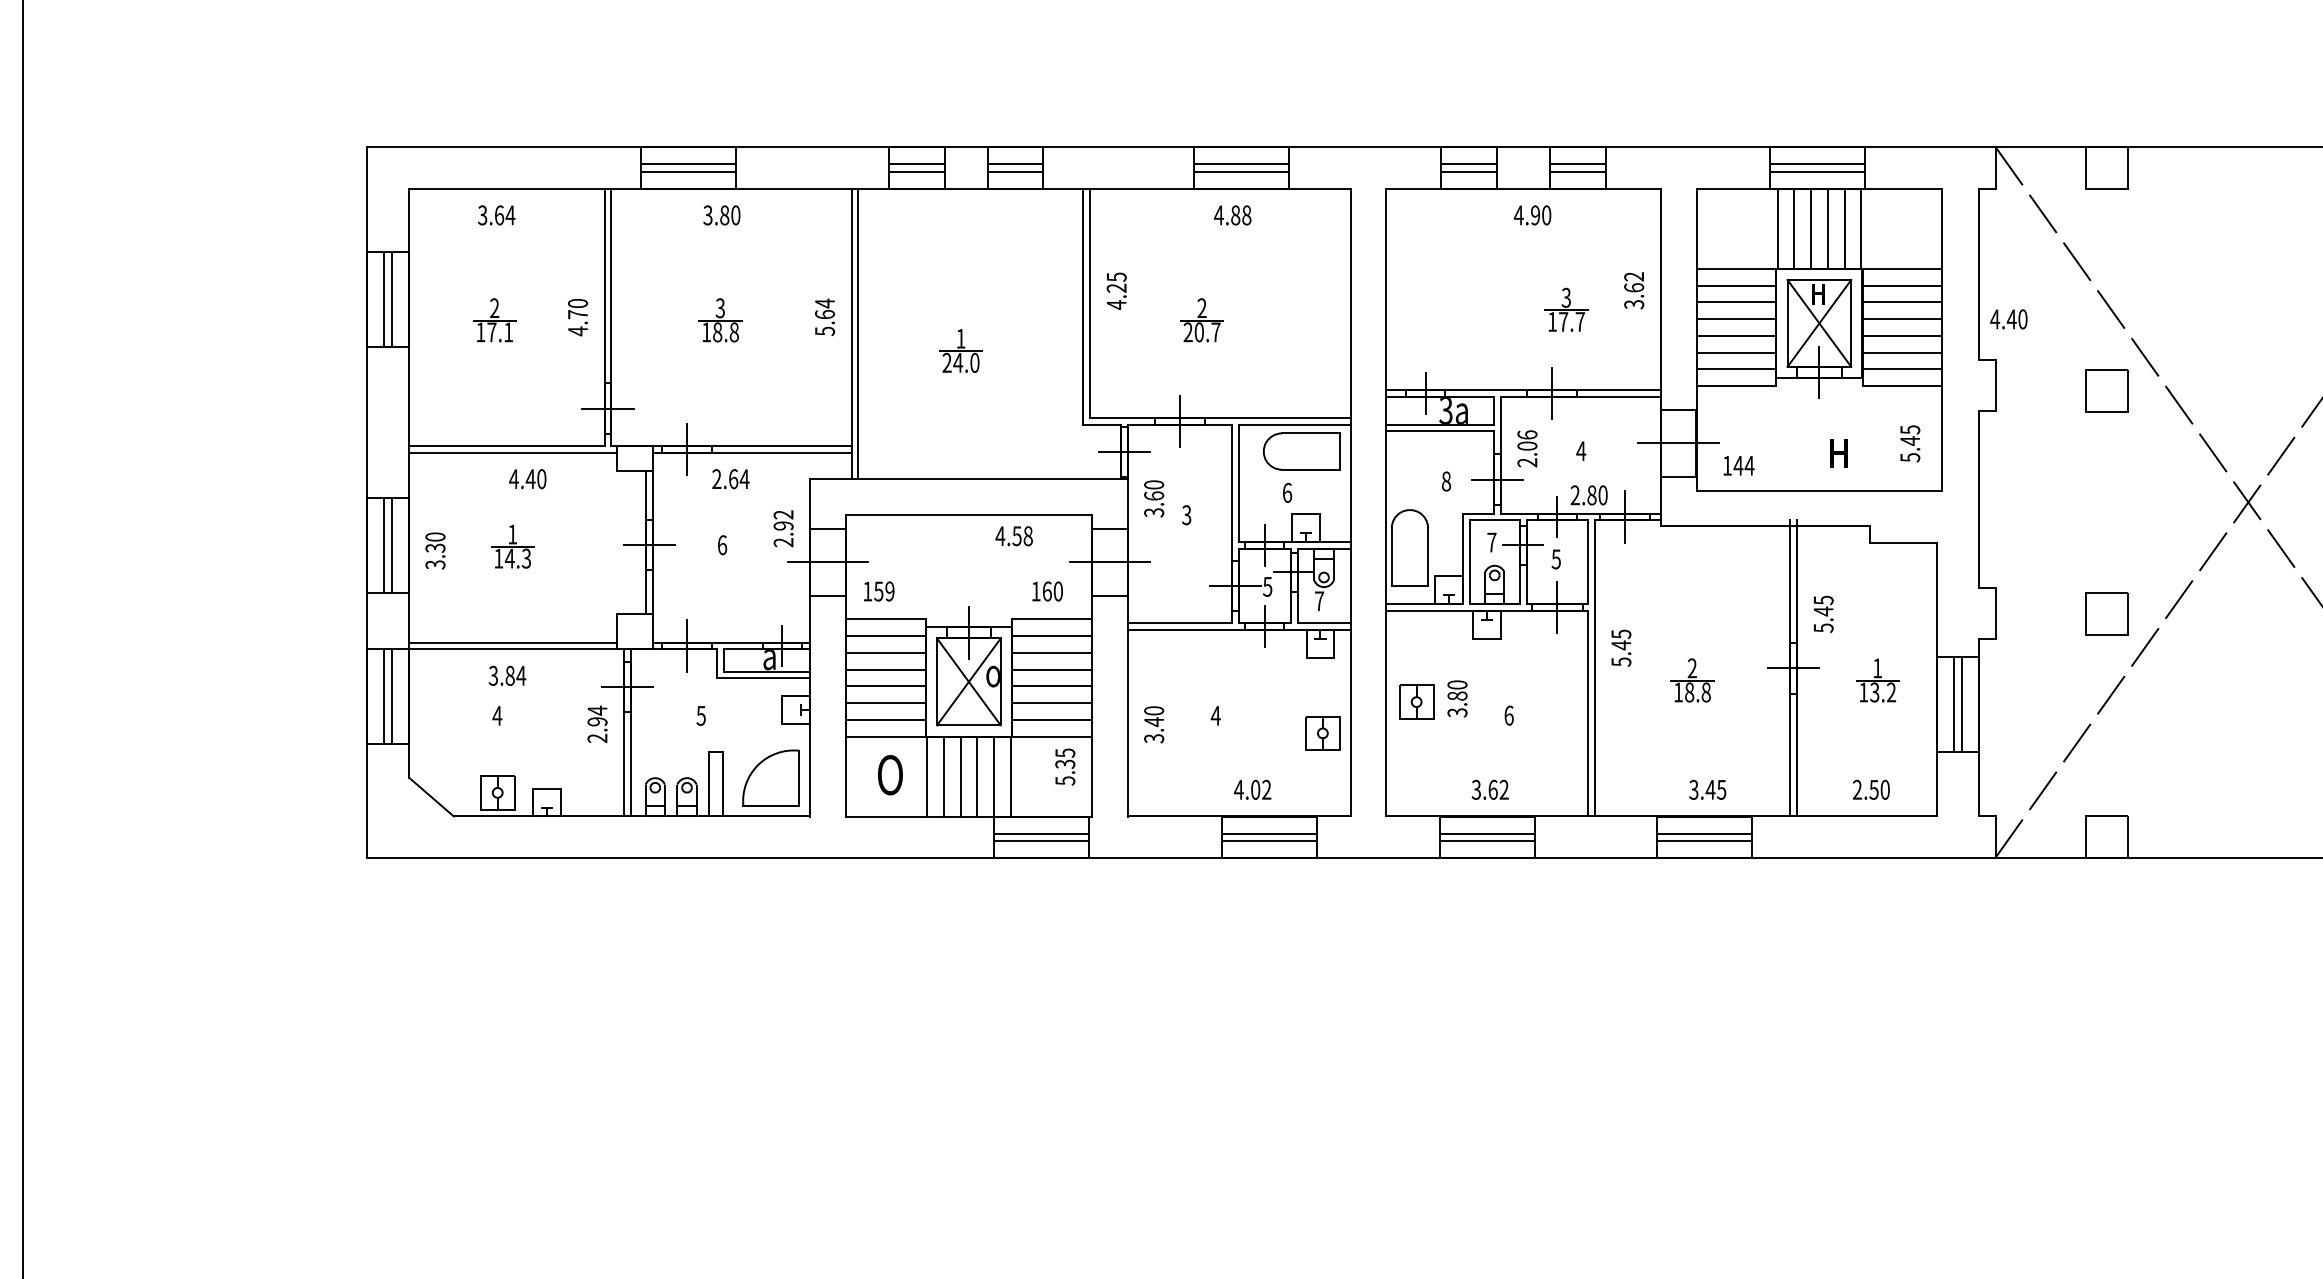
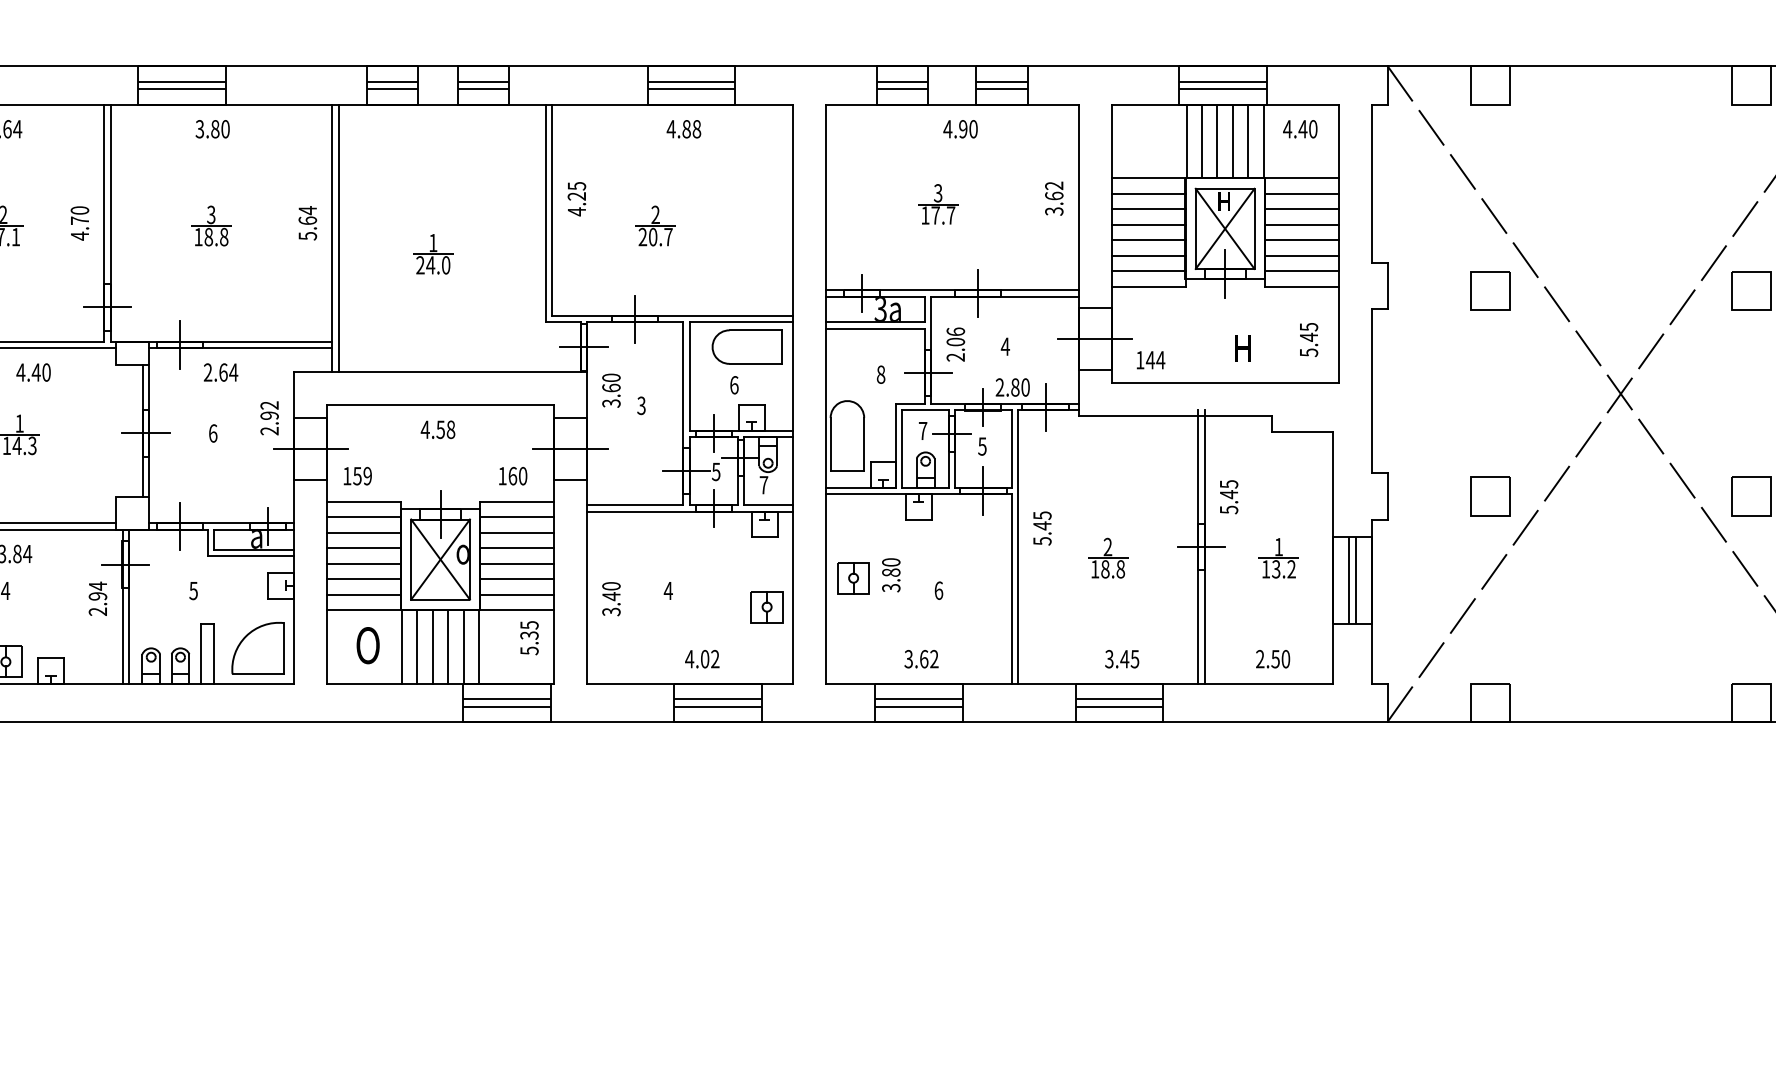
part: (1566, 309) -> (938, 204), moved
text: (2008, 319) -> (1299, 129), moved
text: (1013, 536) -> (437, 430), moved

